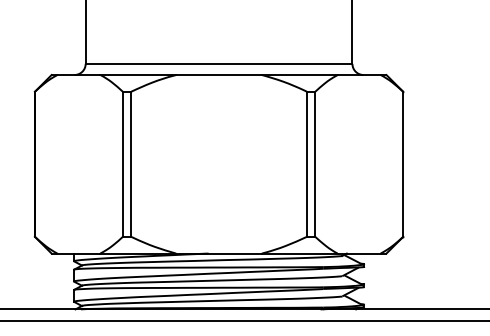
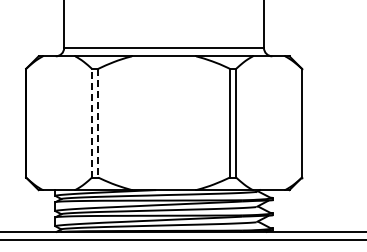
line: (122, 163) -> (91, 122), solid -> dashed
line: (131, 164) -> (98, 123), solid -> dashed

